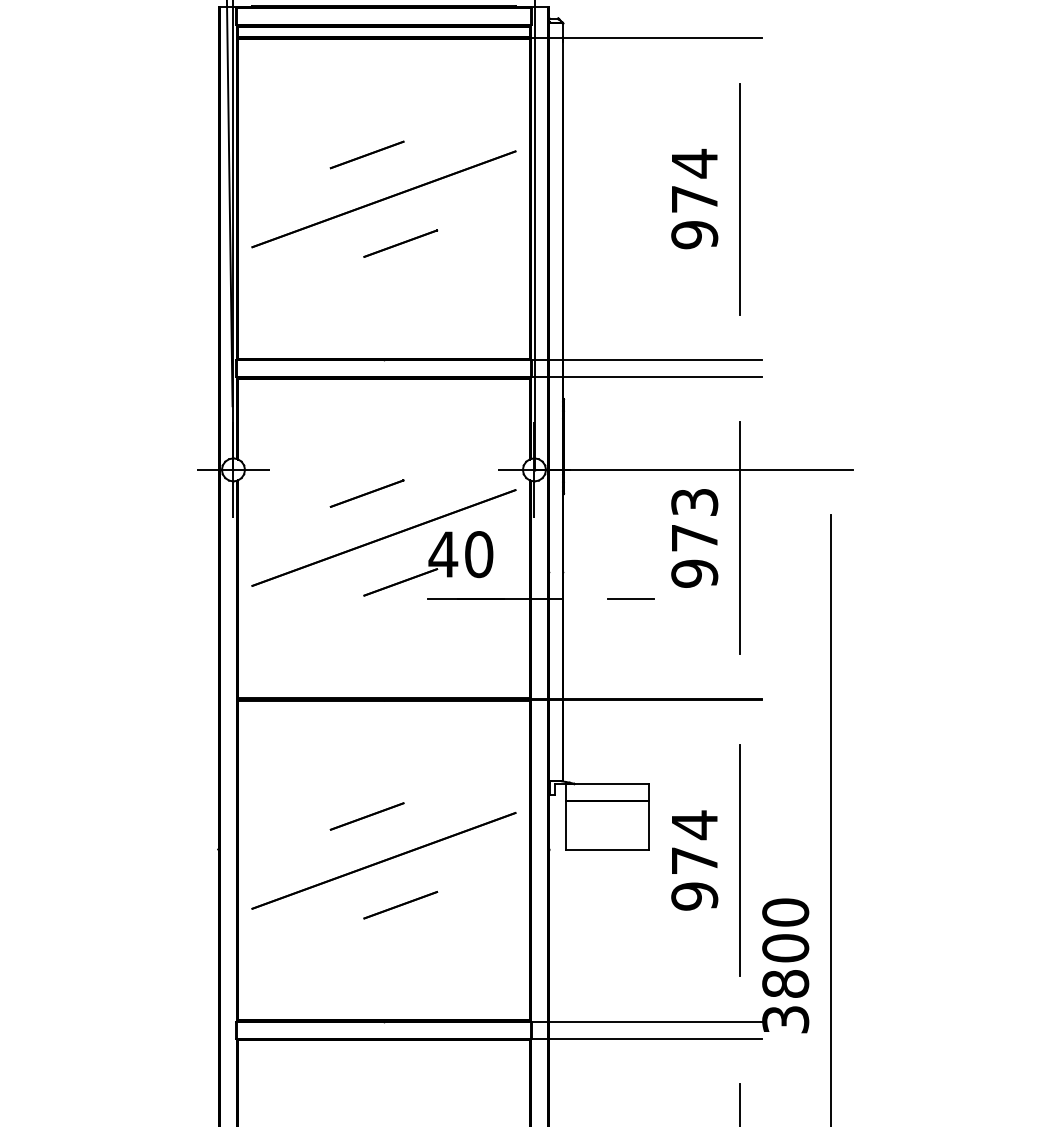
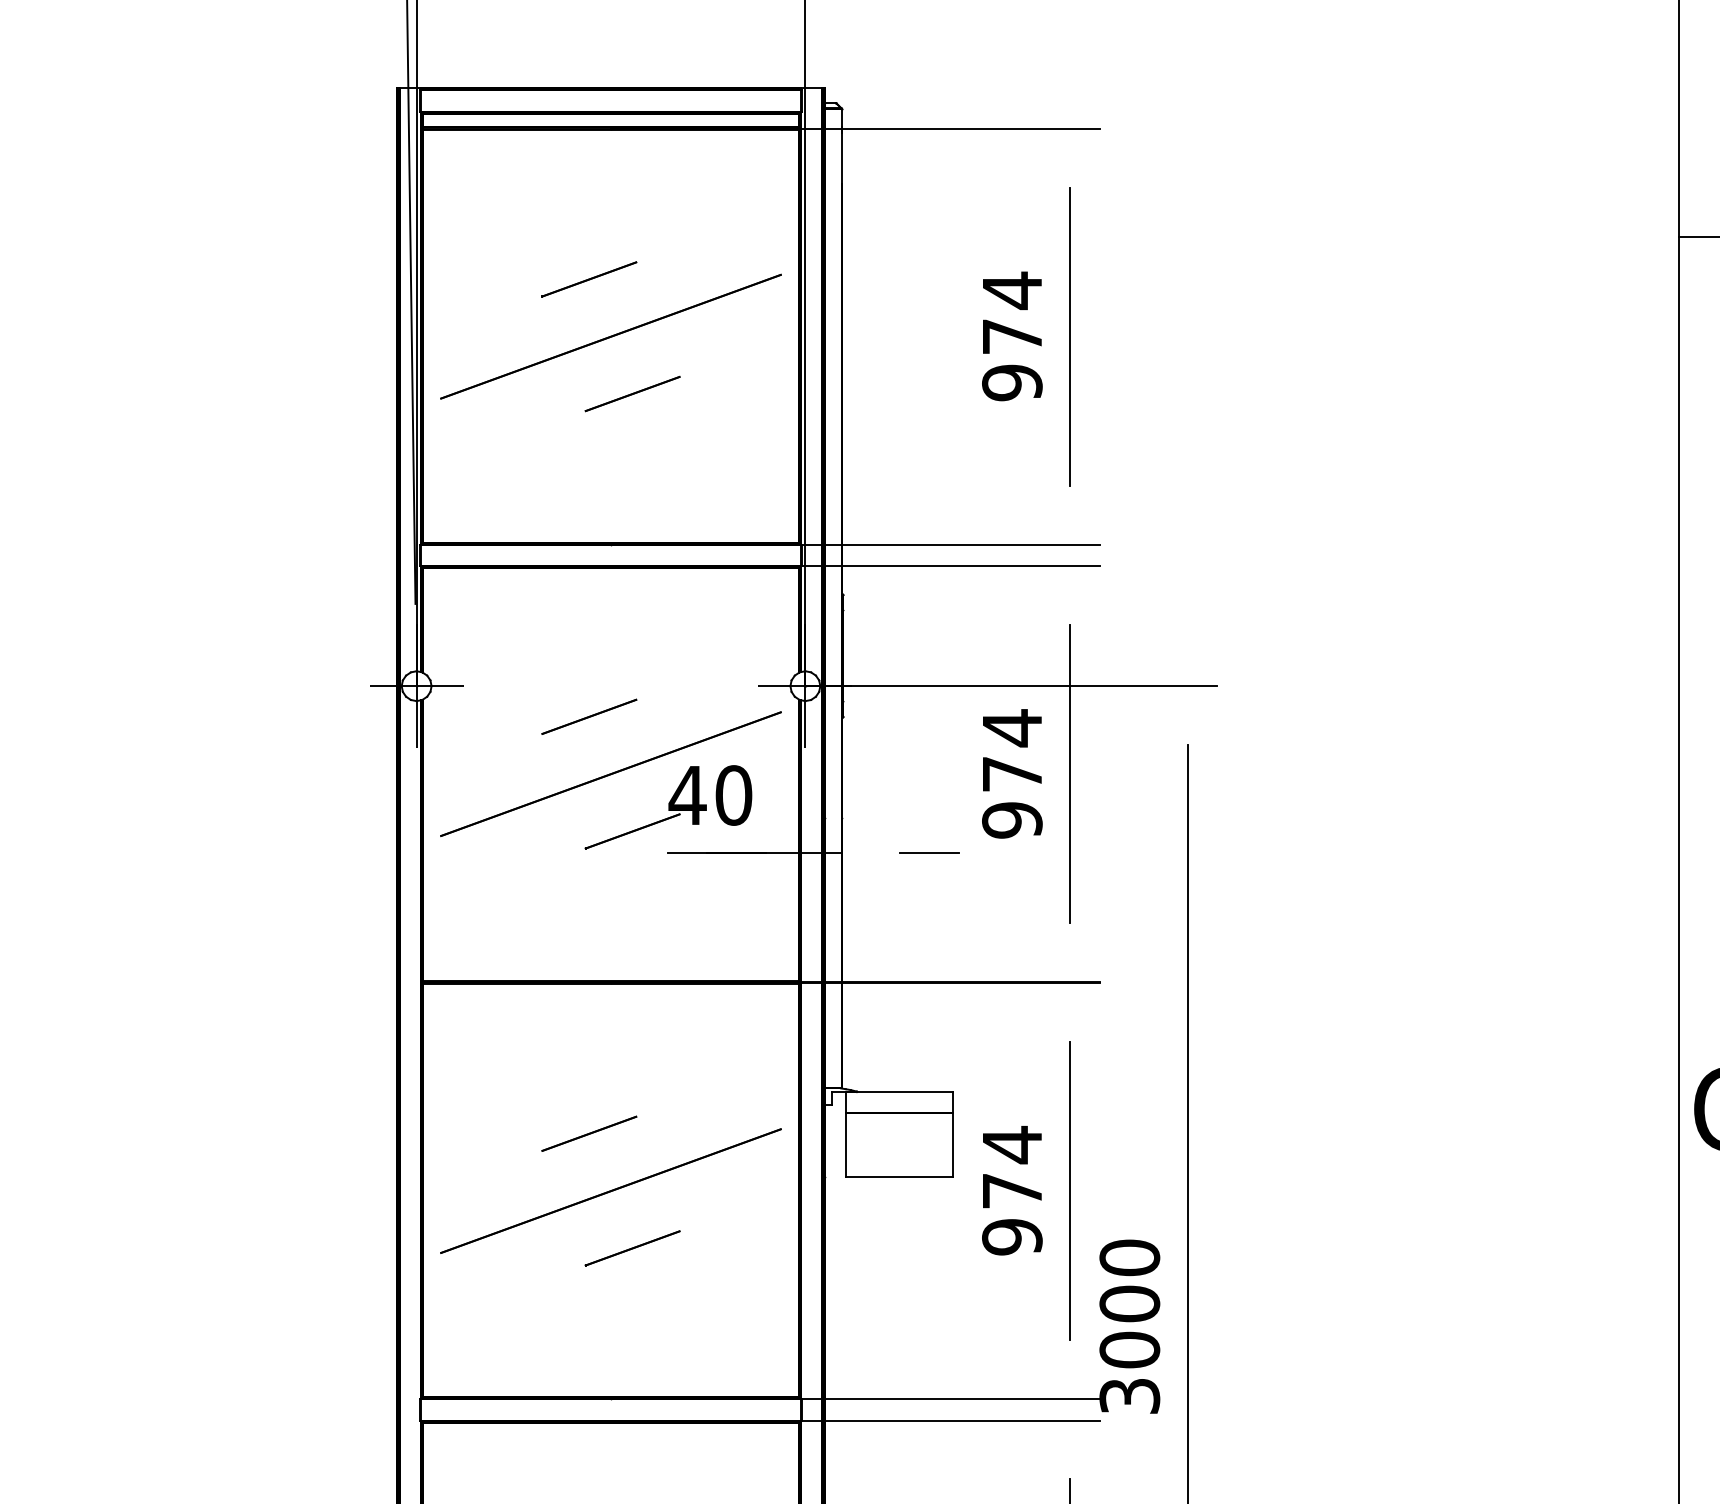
text: (694, 502) -> (1012, 728), 973 -> 974
text: (785, 983) -> (1129, 1349), 3800 -> 3000

